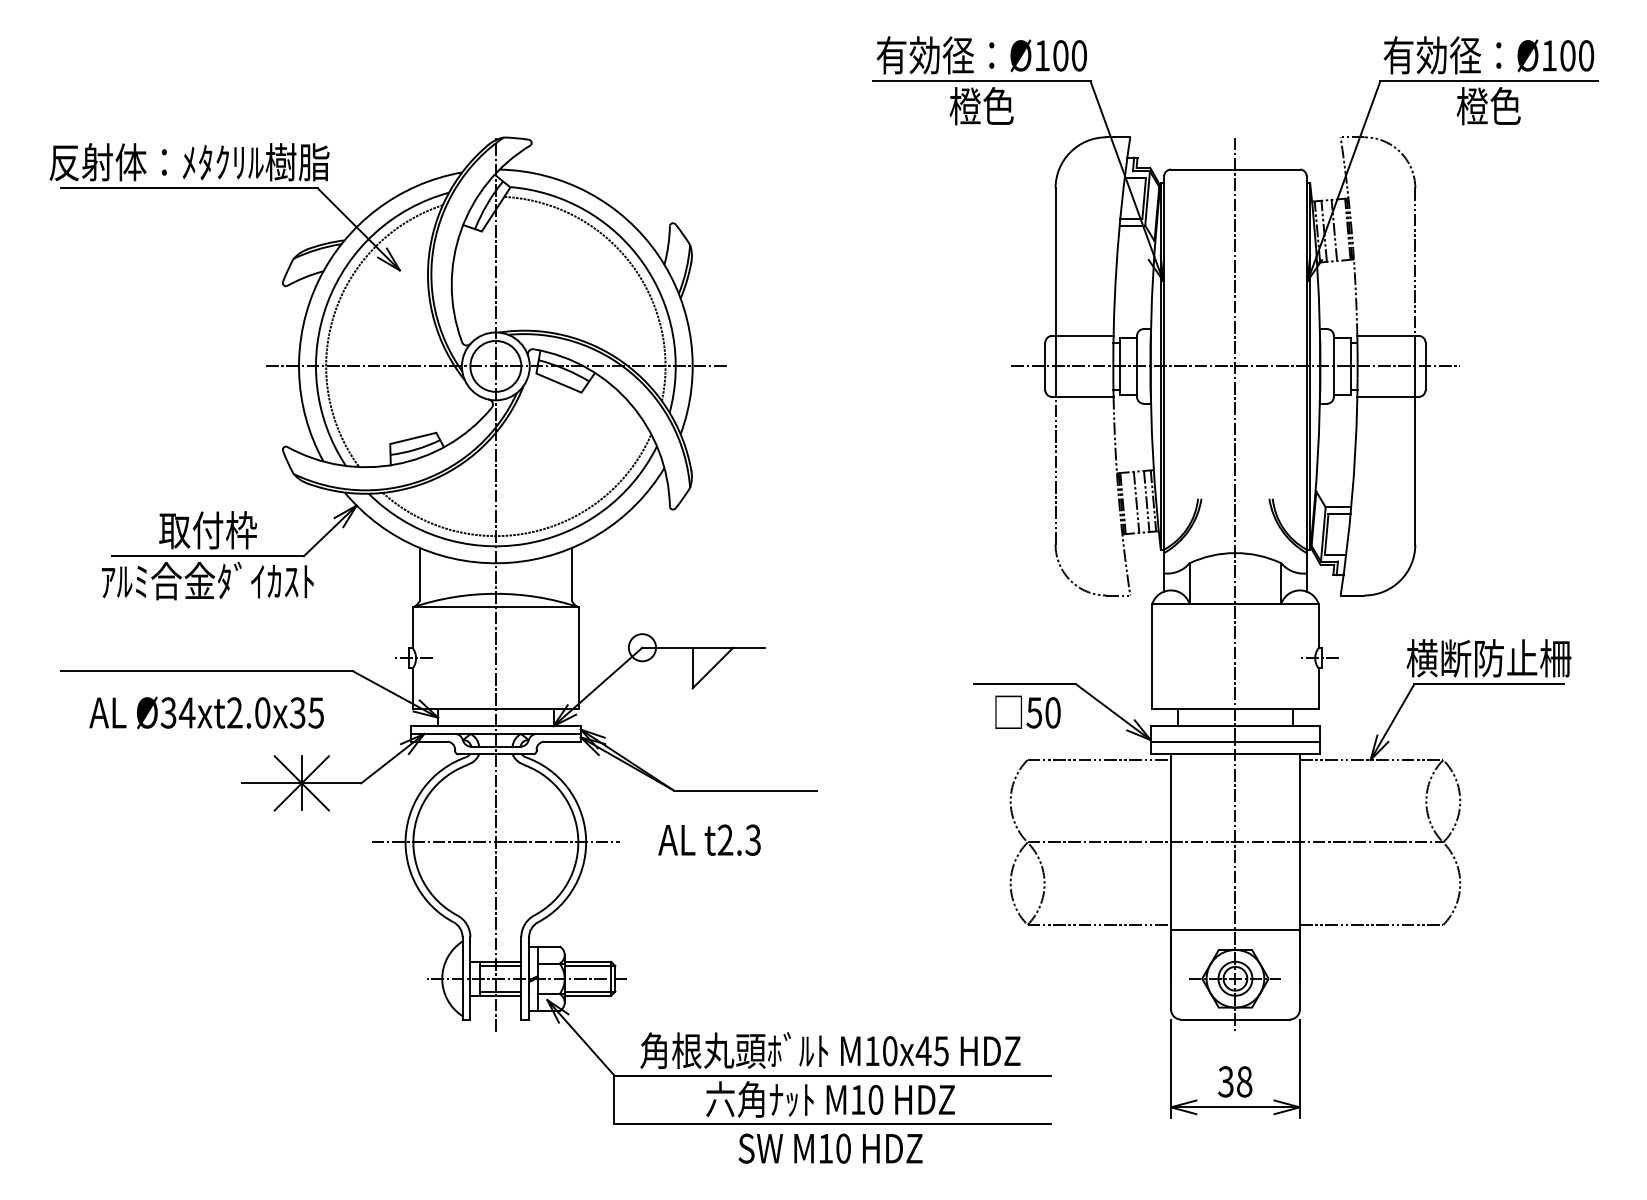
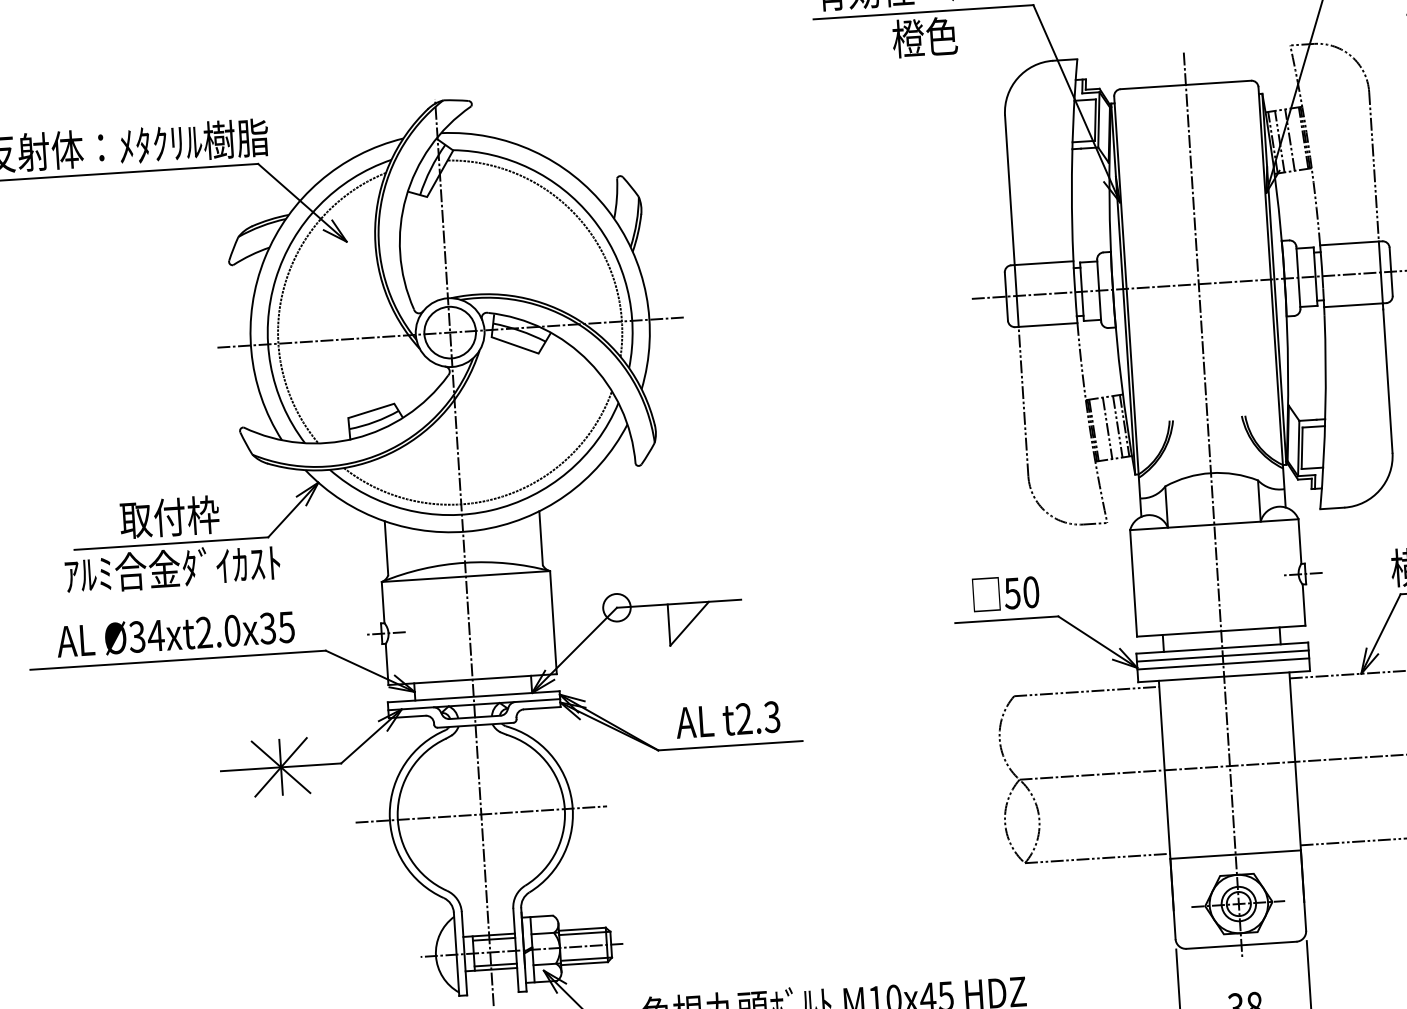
text: (1027, 711) -> (1005, 592), moved
text: (206, 712) -> (175, 634), moved
line: (1235, 733) -> (1222, 655), added
text: (709, 839) -> (727, 719), moved

